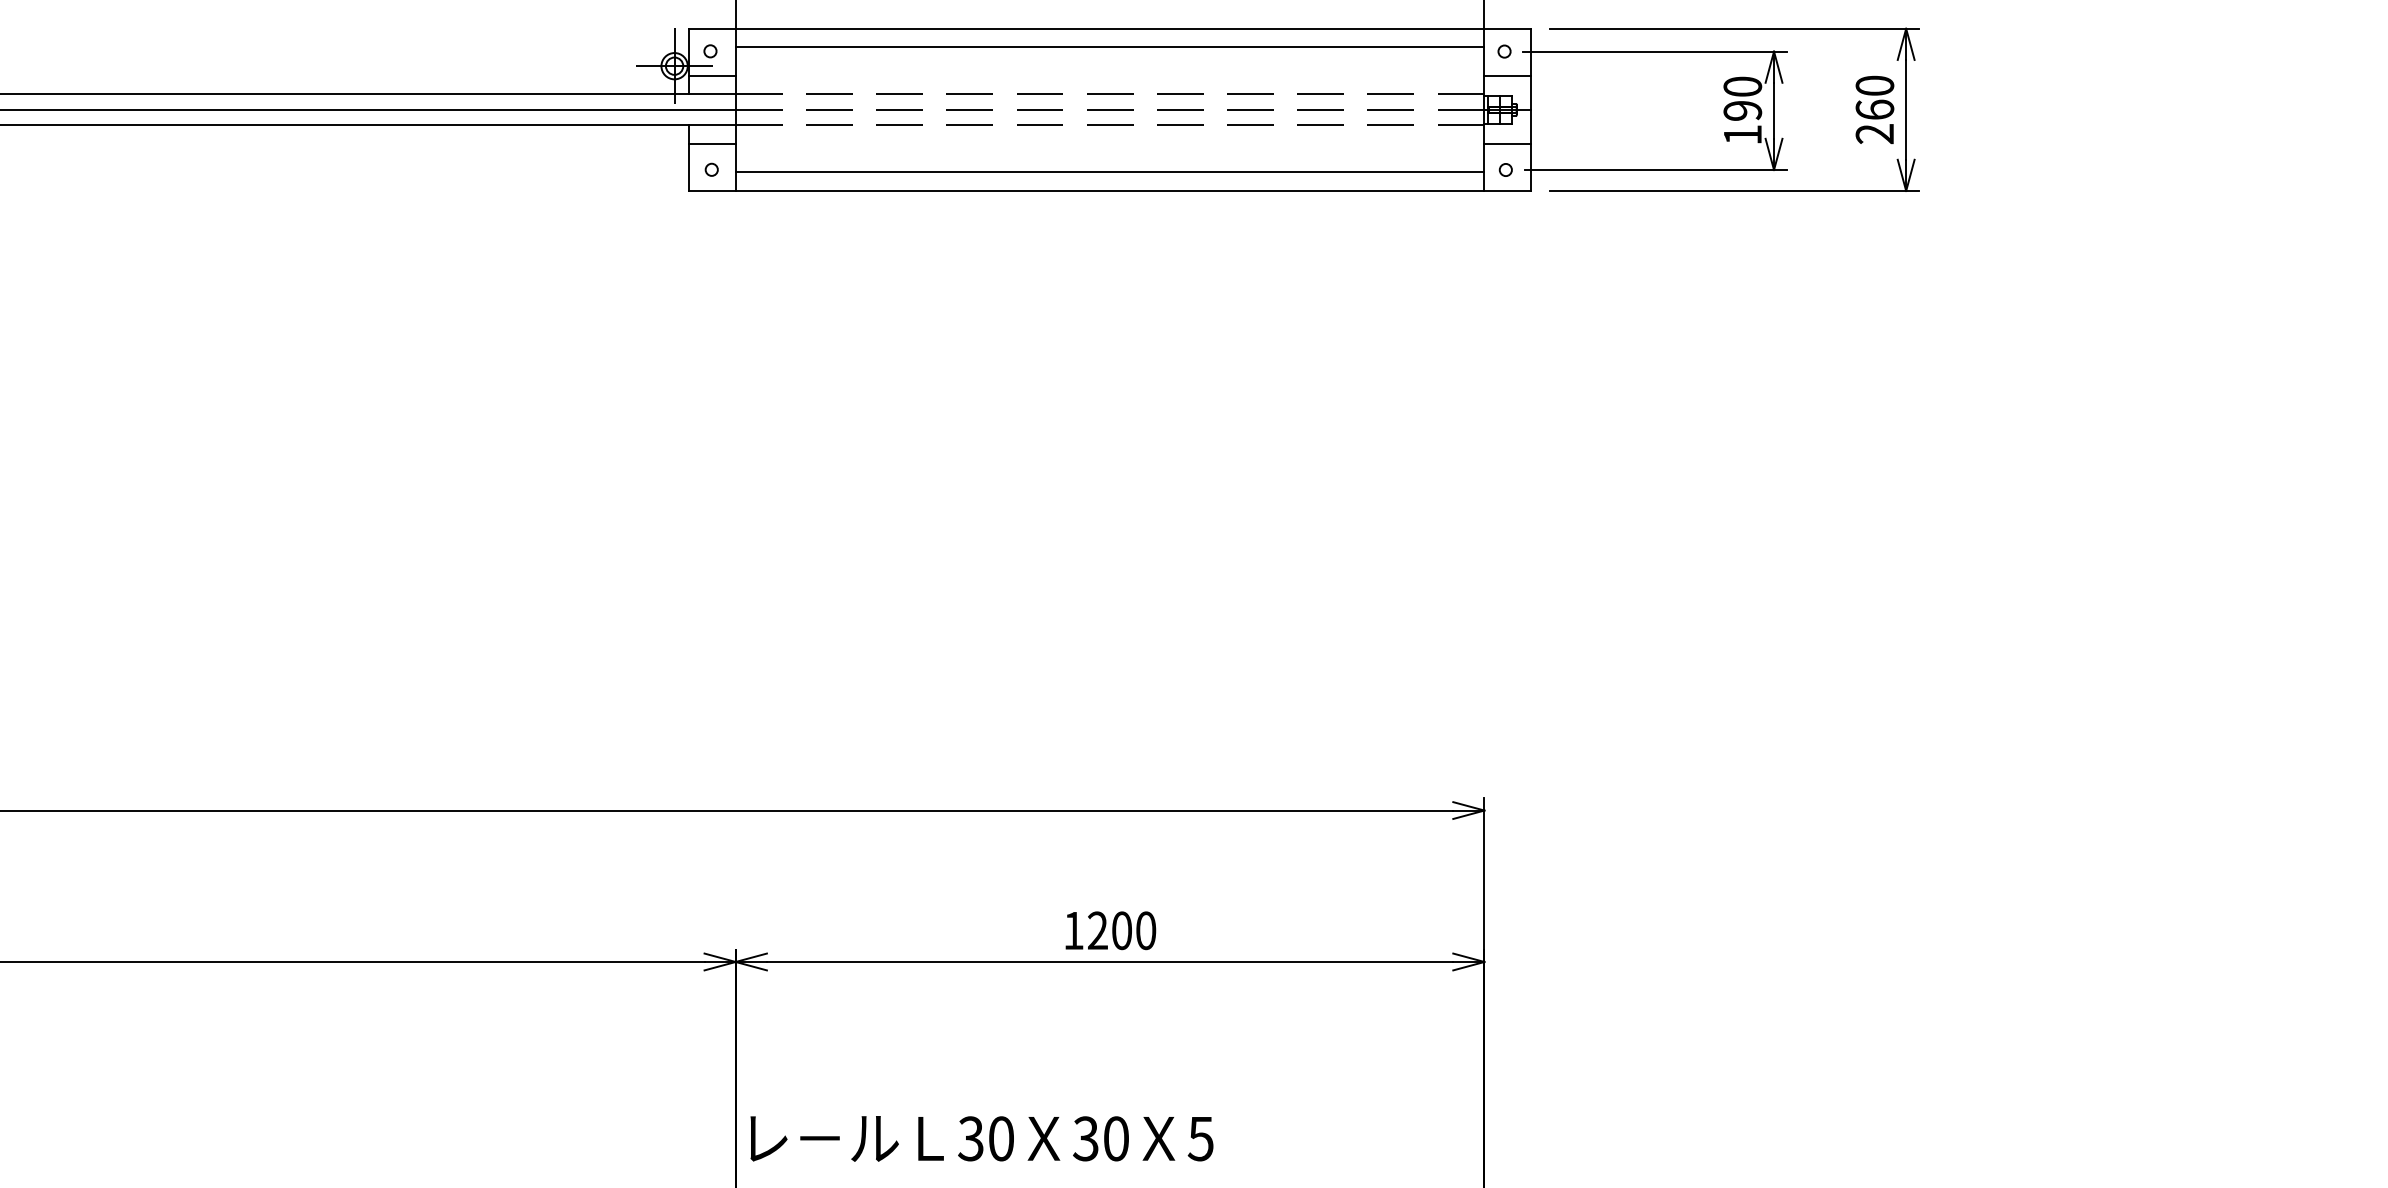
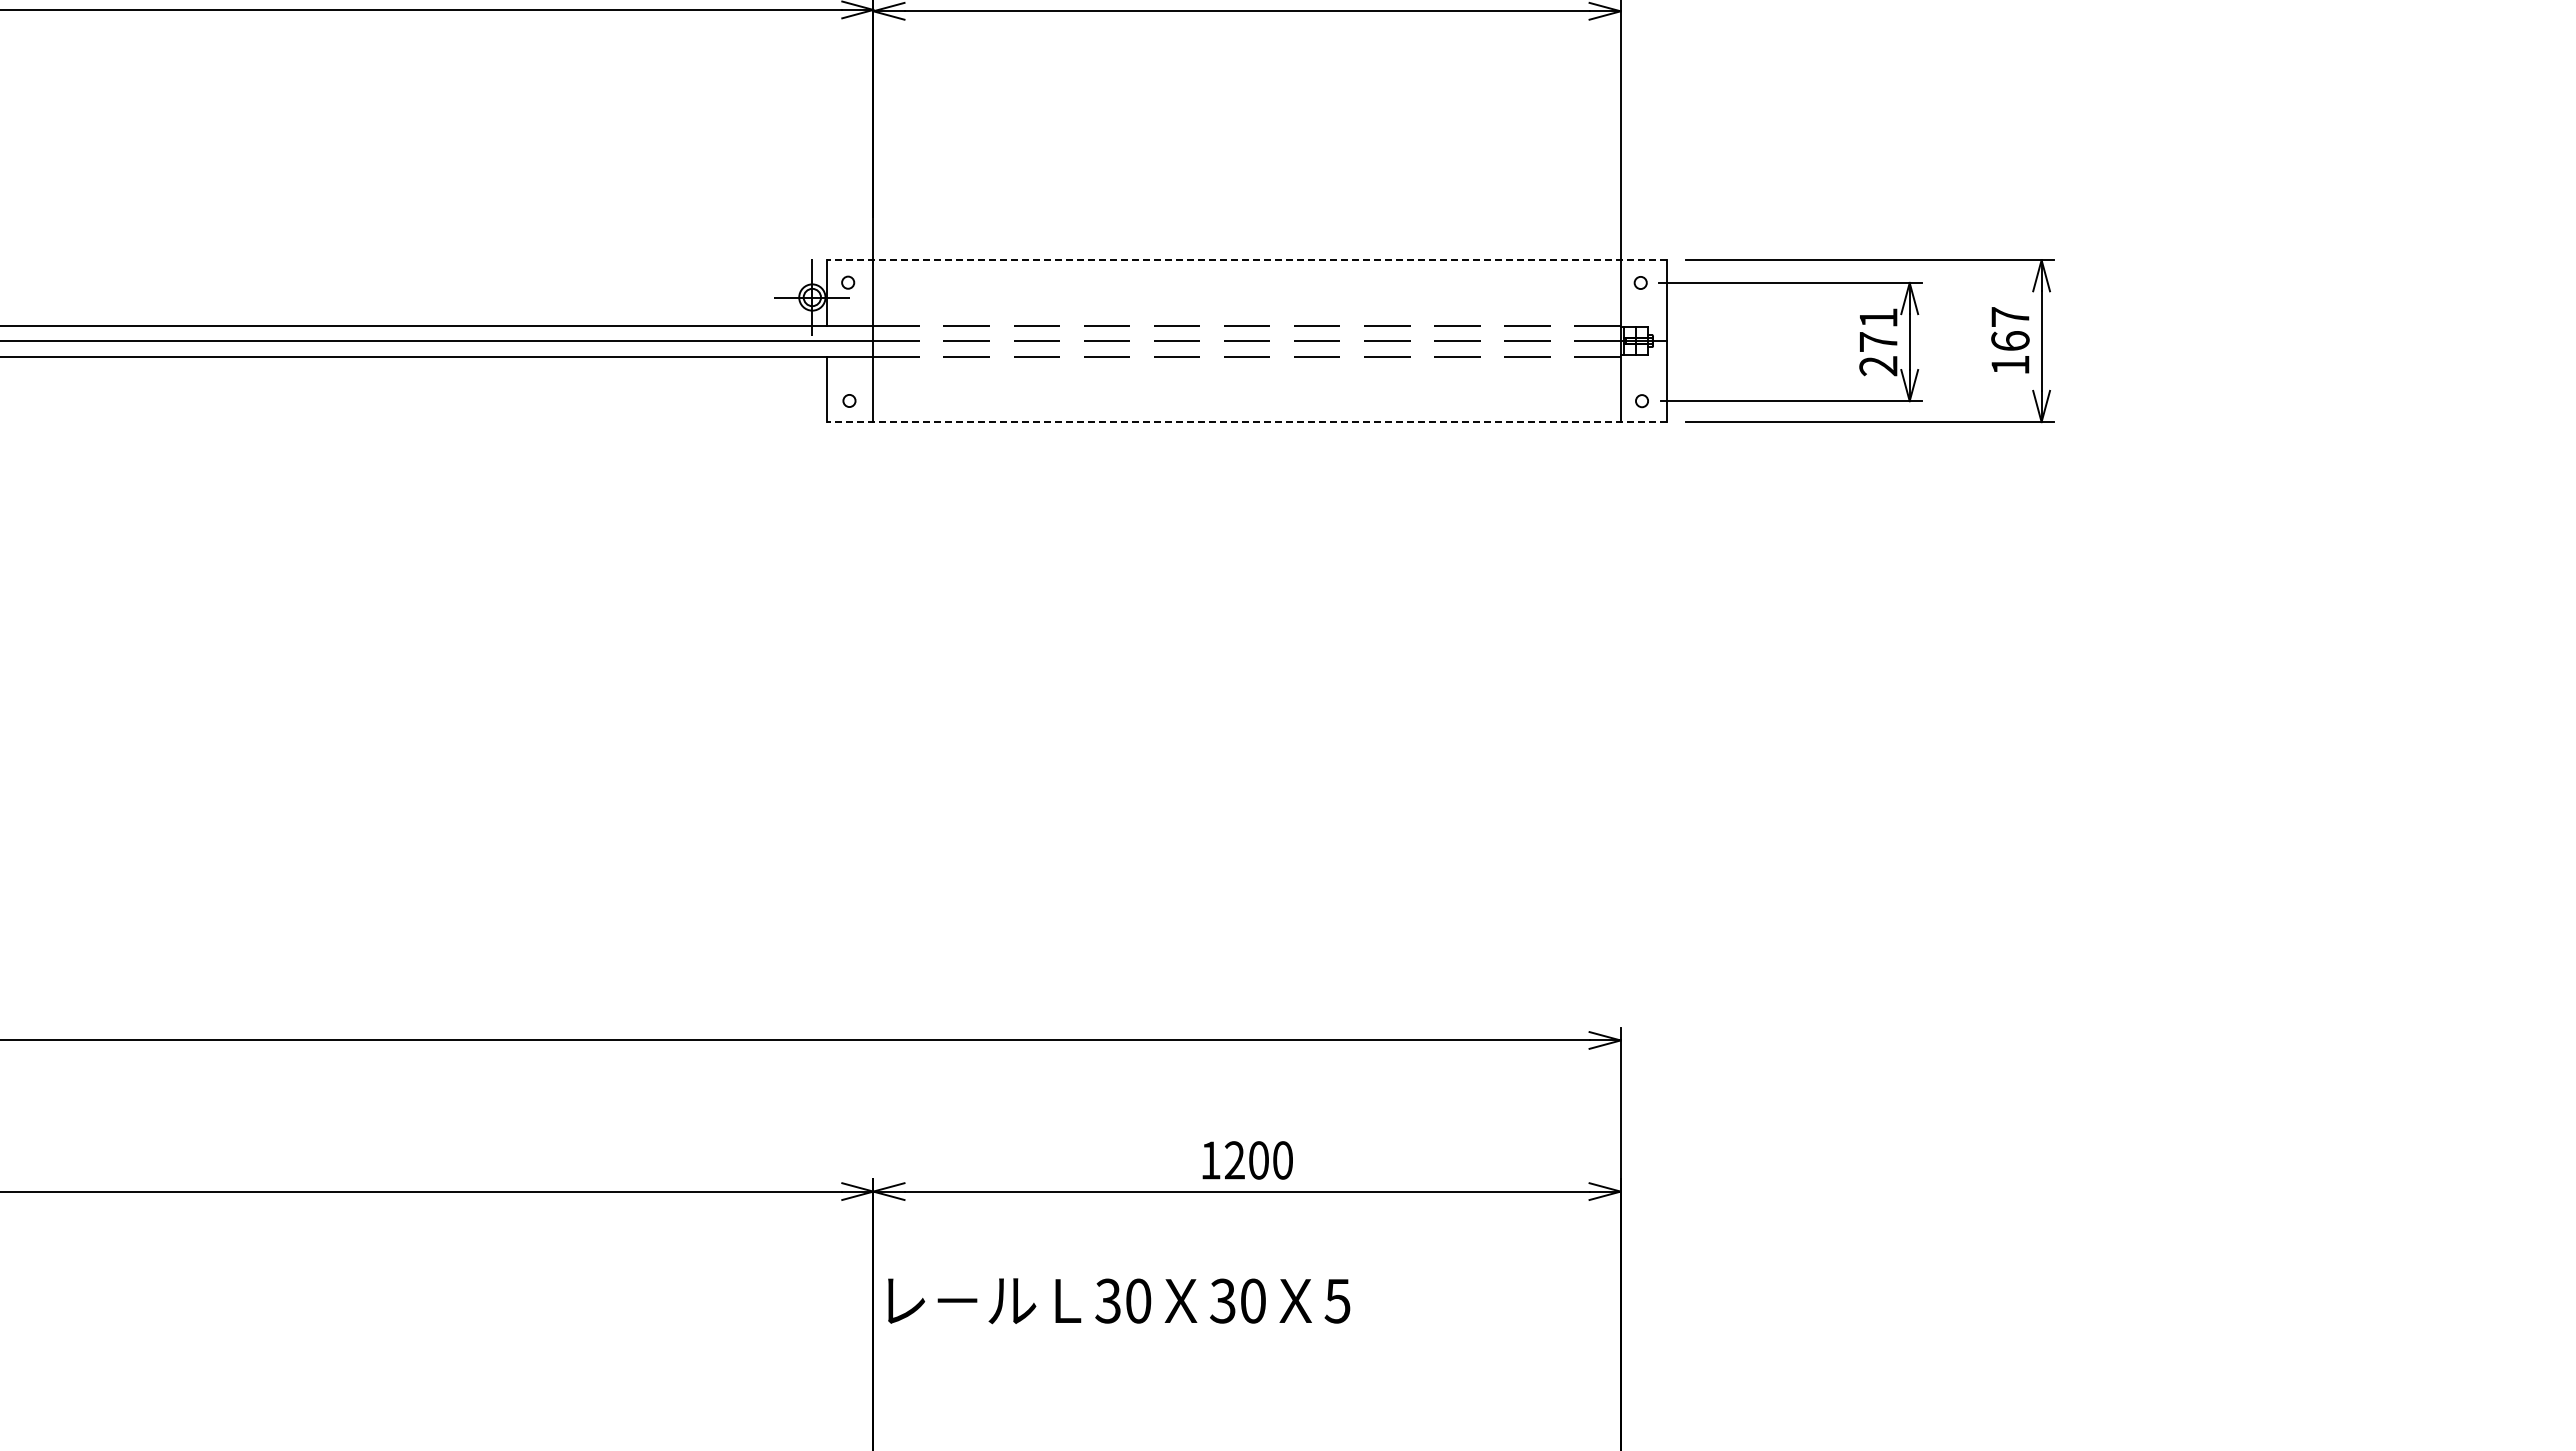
line: (1109, 29) -> (1246, 260), solid -> dashed
line: (1109, 47) -> (1246, 278), removed
line: (711, 75) -> (849, 306), removed
line: (1507, 75) -> (1643, 306), removed
text: (1875, 110) -> (2010, 341), 260 -> 167
text: (1742, 111) -> (1878, 342), 190 -> 271
line: (711, 144) -> (849, 375), removed
line: (1507, 144) -> (1643, 375), removed
line: (1109, 172) -> (1246, 403), removed
line: (1109, 191) -> (1246, 422), solid -> dashed
text: (982, 1139) -> (1119, 1301), moved

